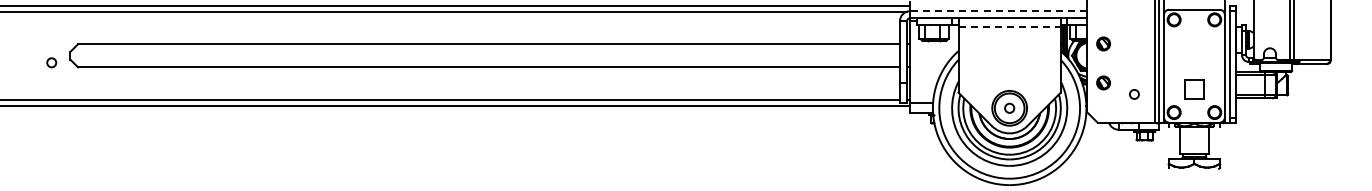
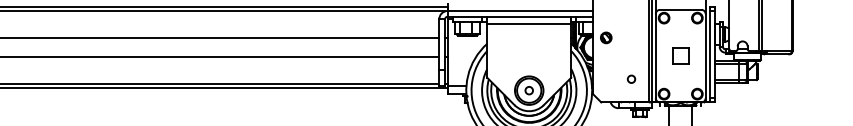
line: (998, 11) -> (520, 11), dashed -> solid
line: (1010, 26) -> (529, 23), dashed -> solid
part: (1103, 82) -> (606, 69), removed
part: (1194, 89) -> (680, 56), moved

